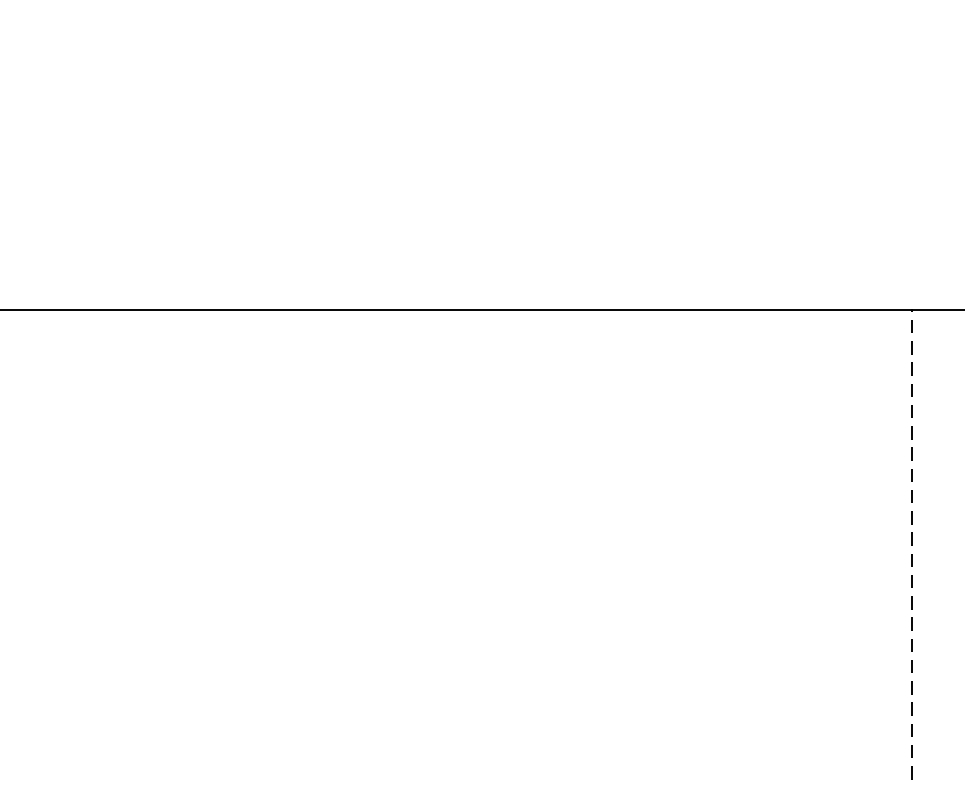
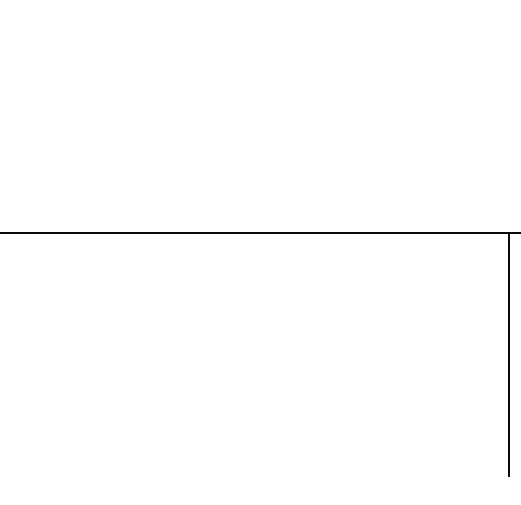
line: (911, 544) -> (508, 354), dashed -> solid

